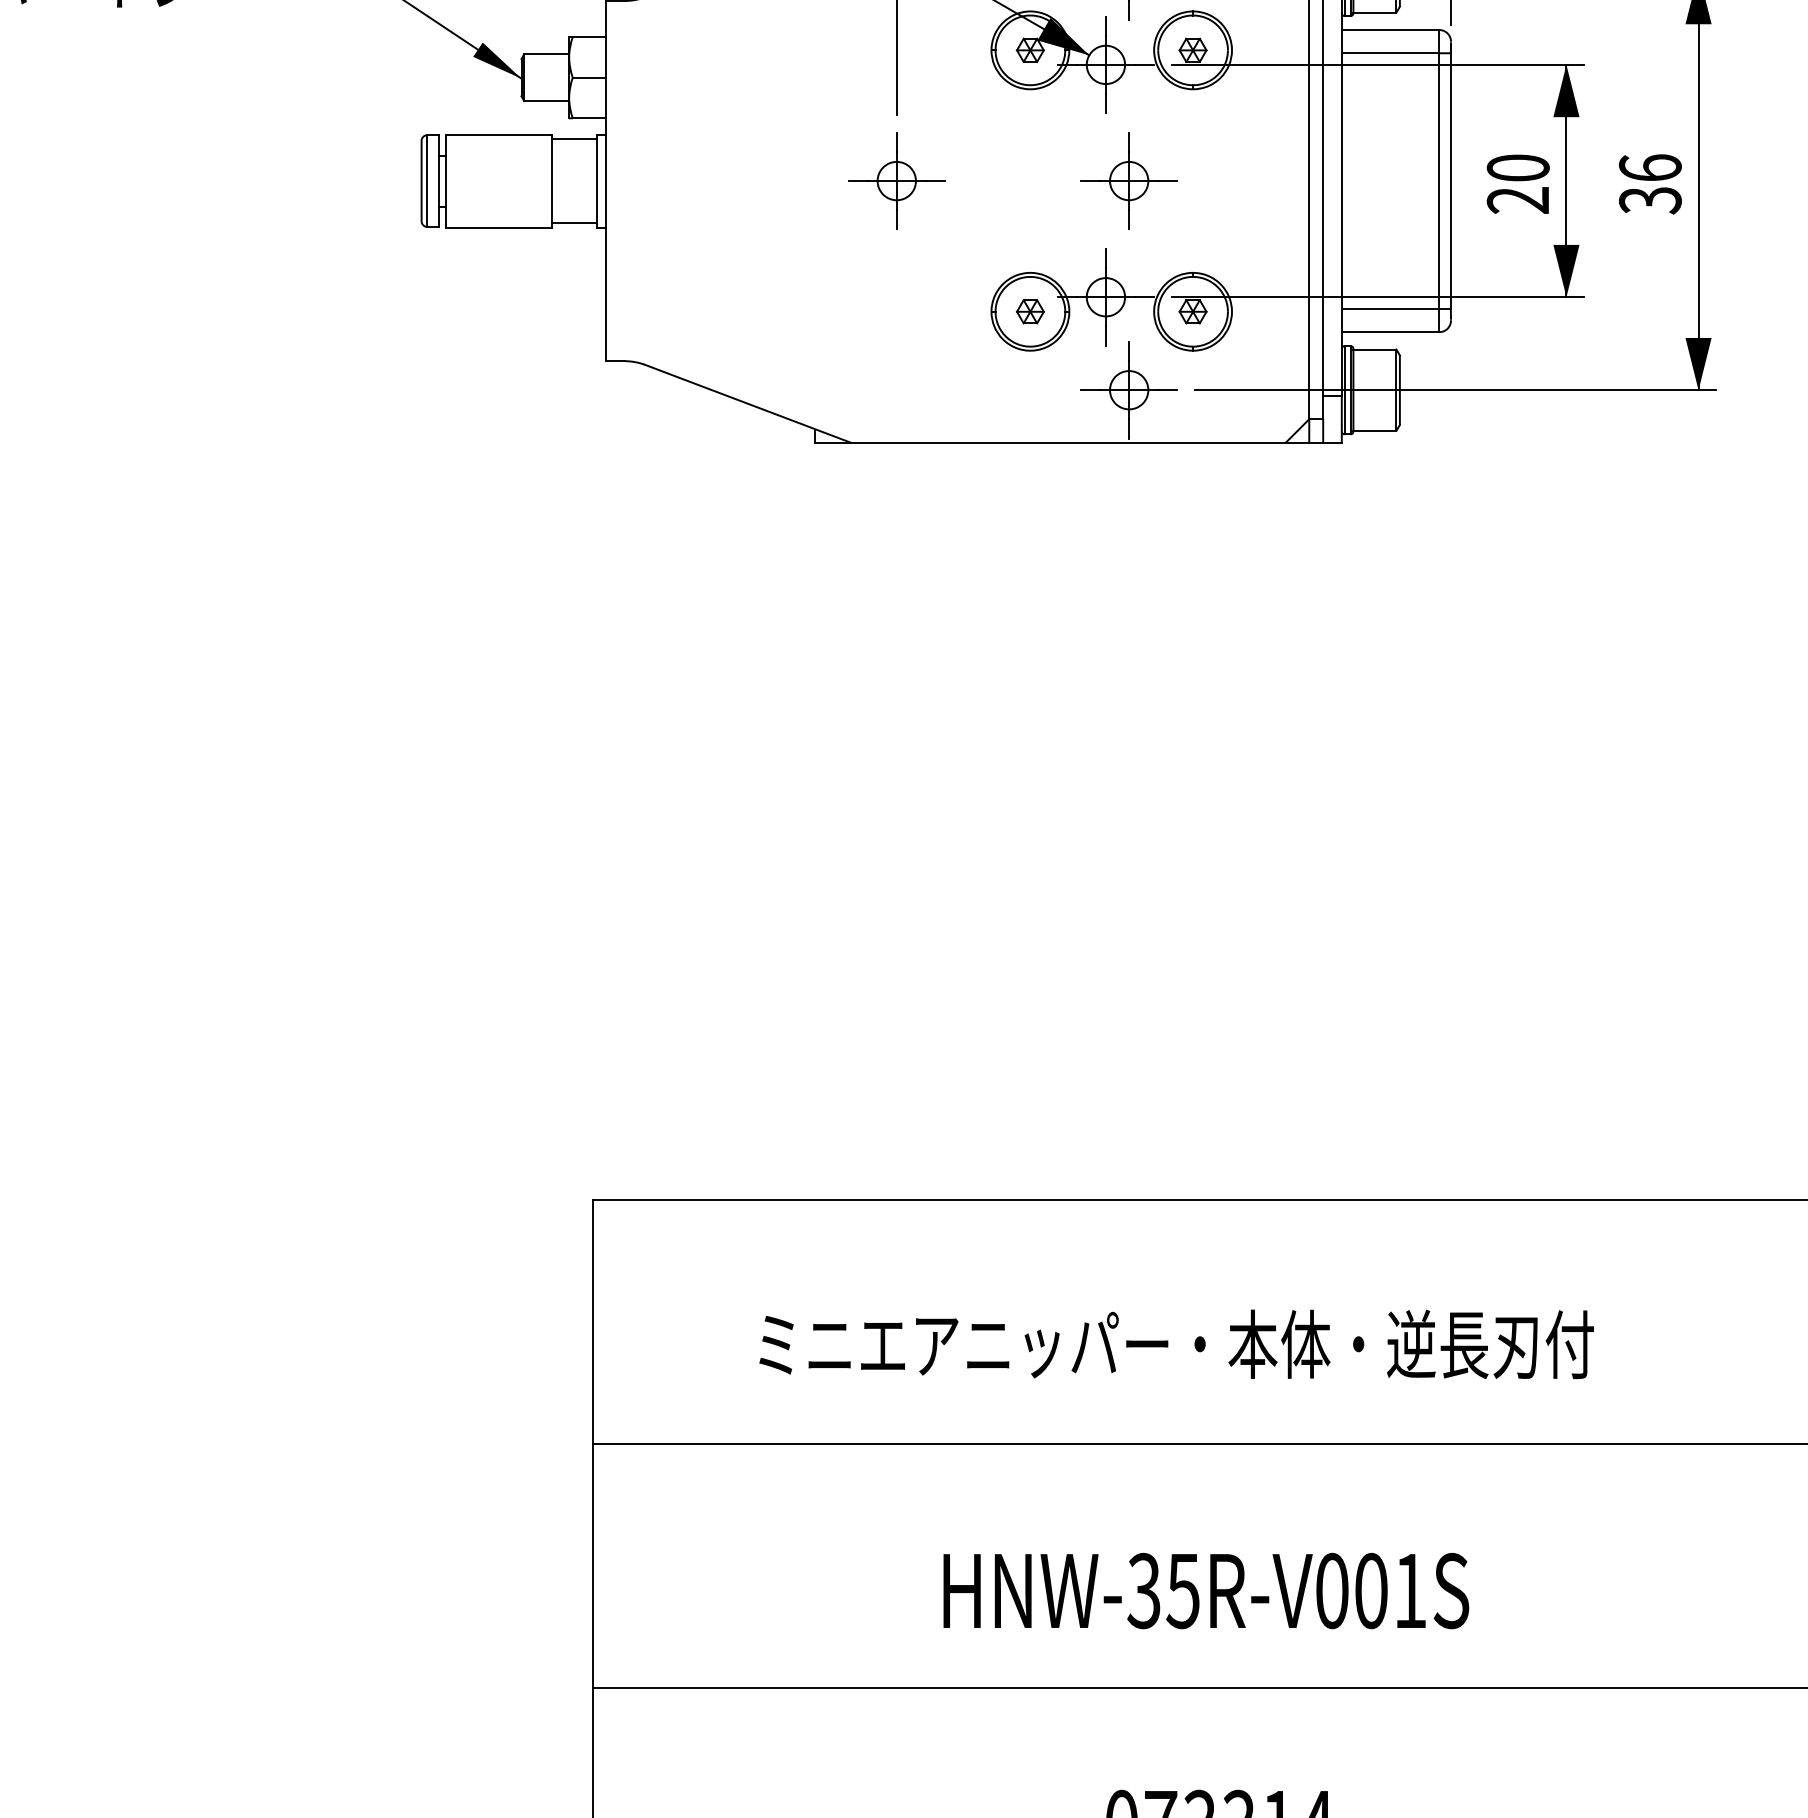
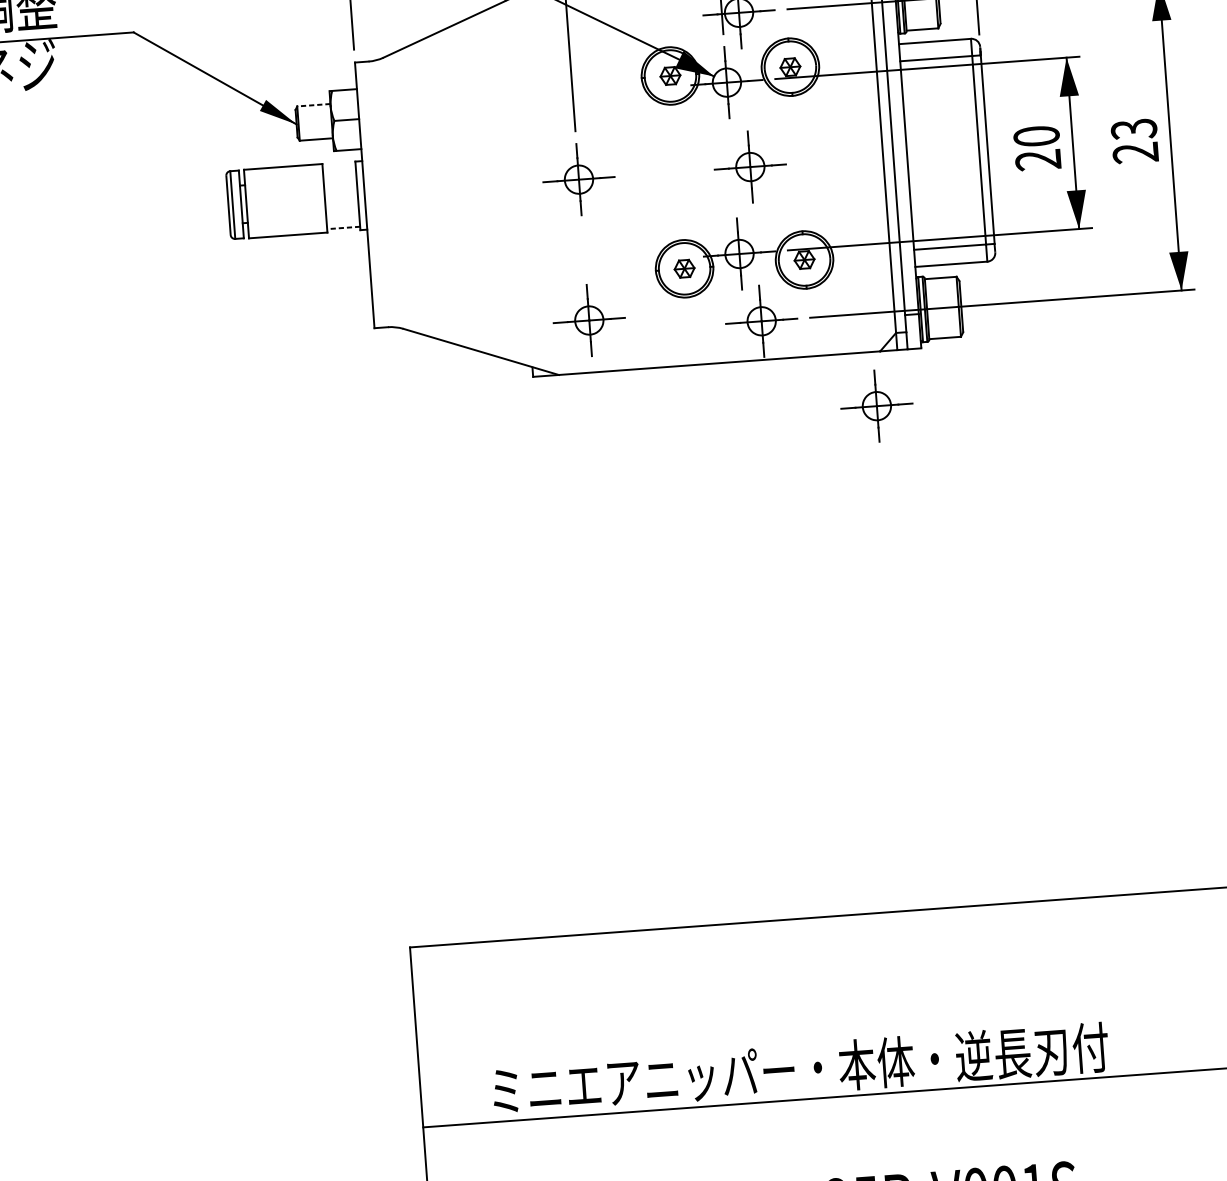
line: (546, 54) -> (313, 105), solid -> dashed
line: (574, 139) -> (339, 166), removed
text: (1649, 184) -> (1134, 141), 36 -> 23
line: (574, 222) -> (343, 227), solid -> dashed
part: (896, 371) -> (589, 320), added
part: (1275, 515) -> (876, 405), added
text: (1176, 1344) -> (800, 1069), moved

